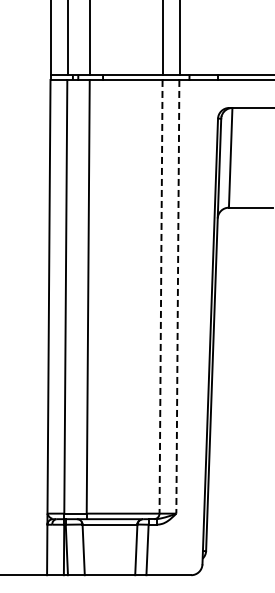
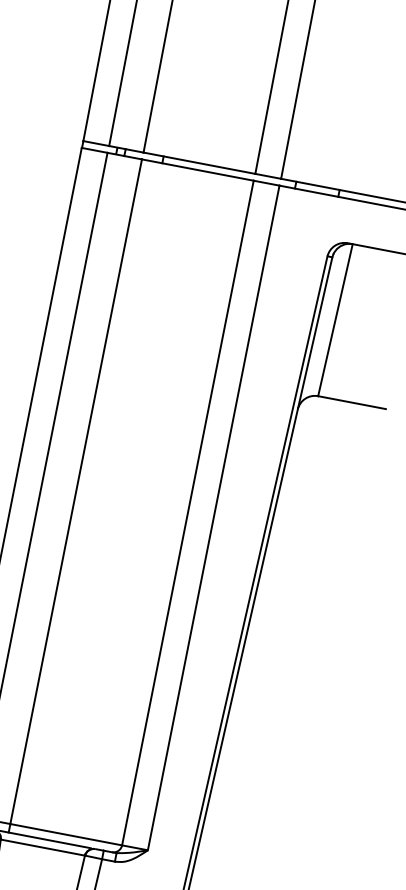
line: (161, 296) -> (188, 512), dashed -> solid
line: (177, 296) -> (213, 517), dashed -> solid

